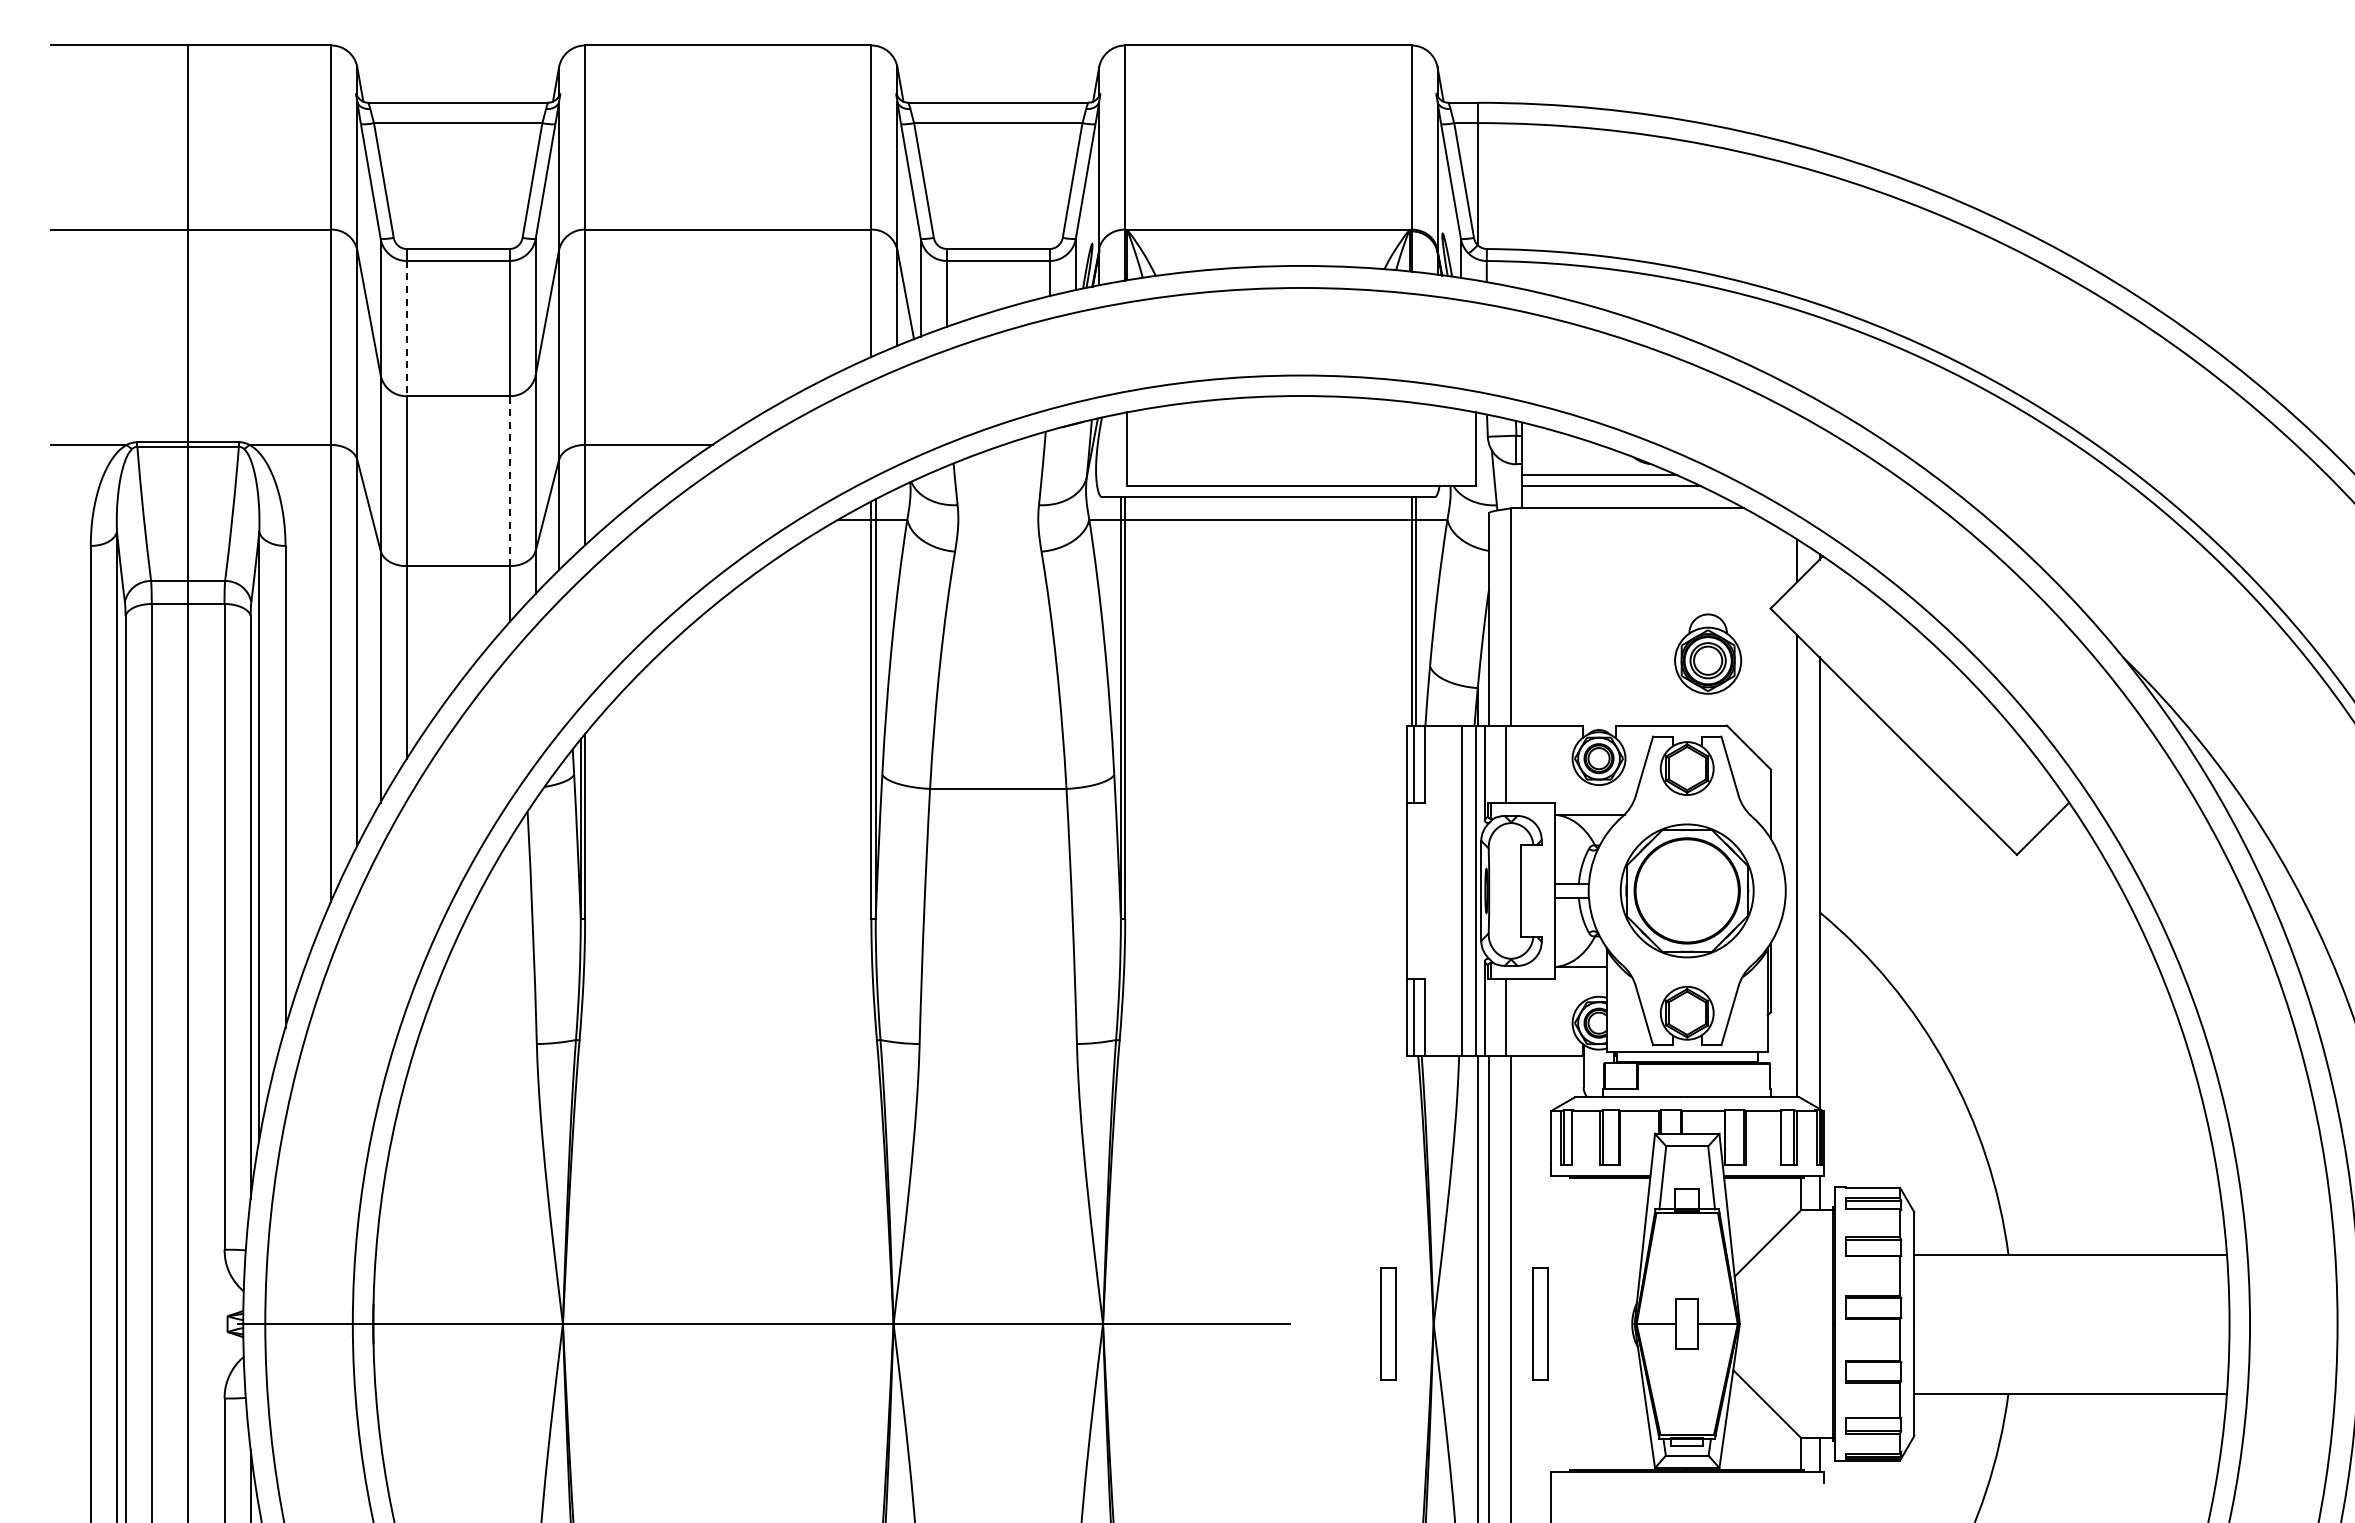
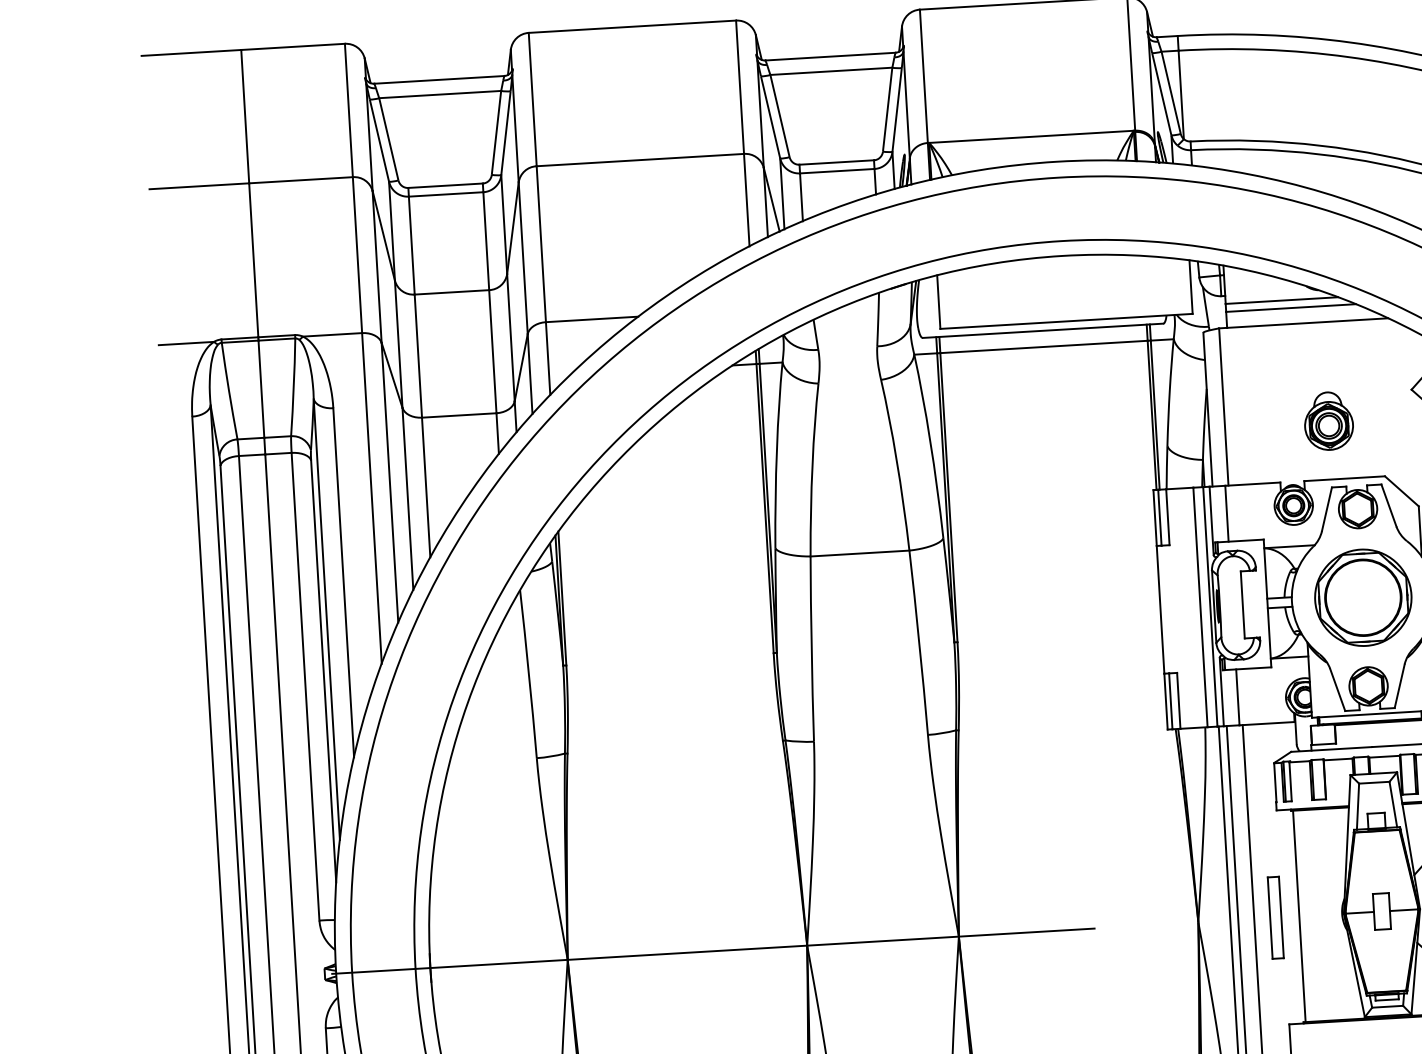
line: (406, 328) -> (411, 245), dashed -> solid
line: (509, 481) -> (492, 351), dashed -> solid
part: (1708, 653) -> (1329, 420), moved
part: (1388, 1323) -> (1165, 923), removed
line: (1573, 1324) -> (1299, 916), added

